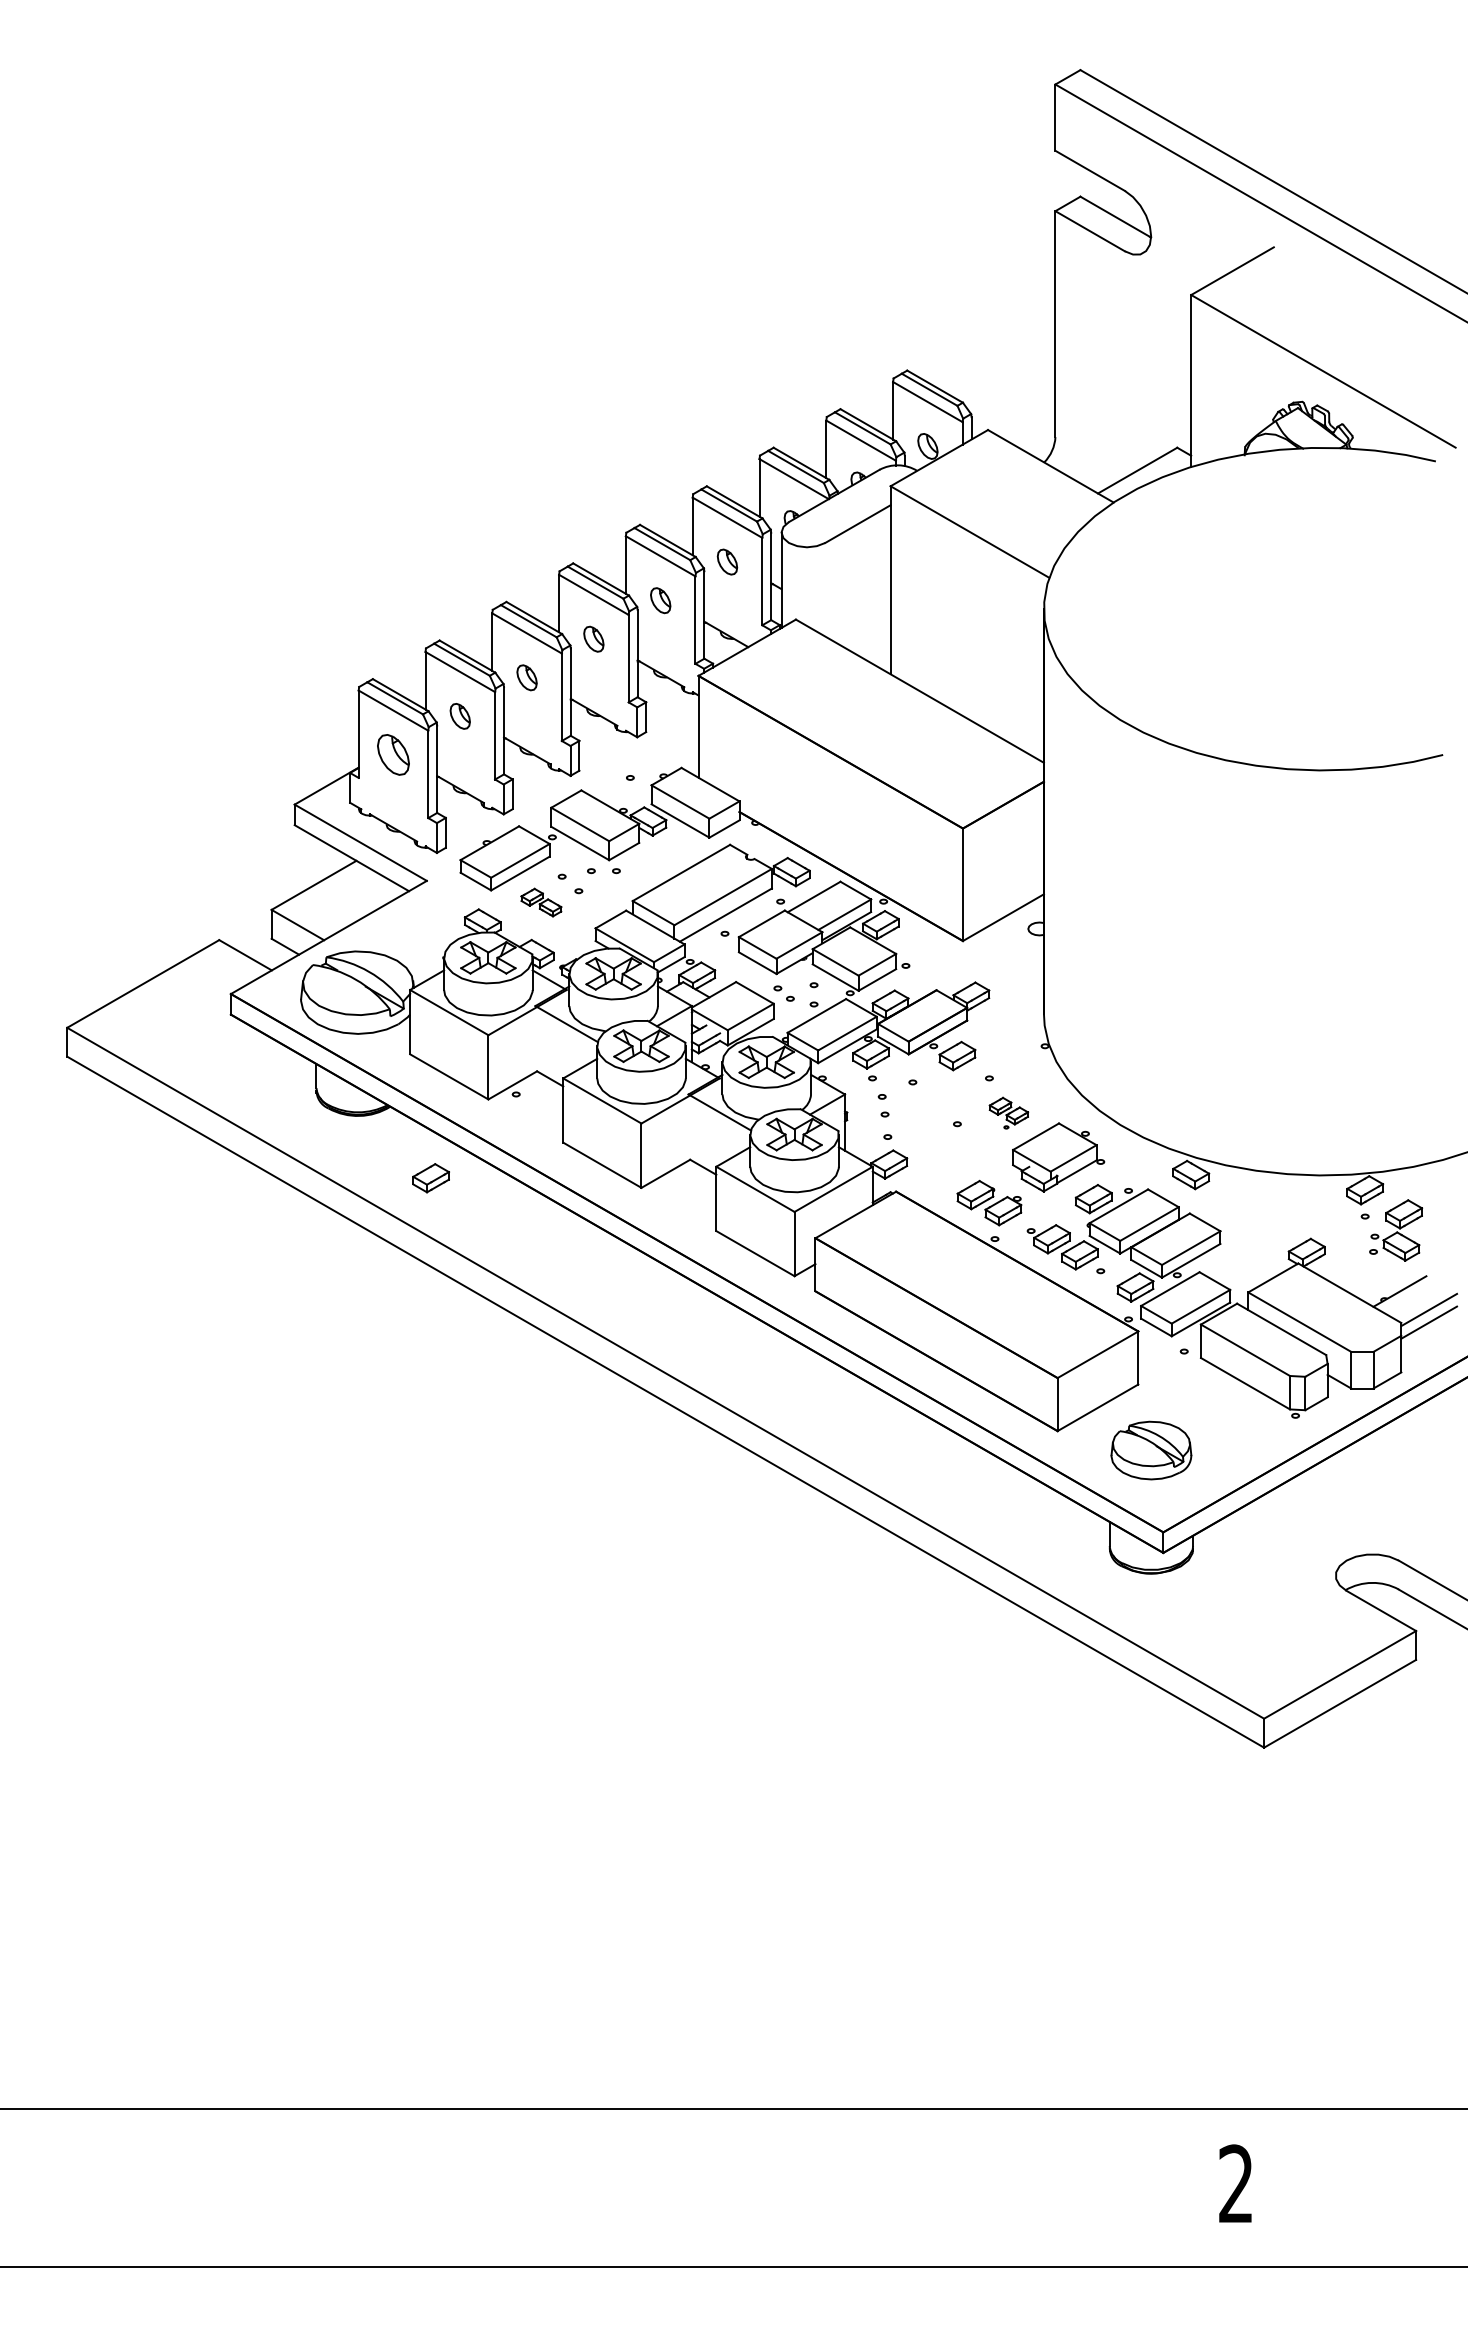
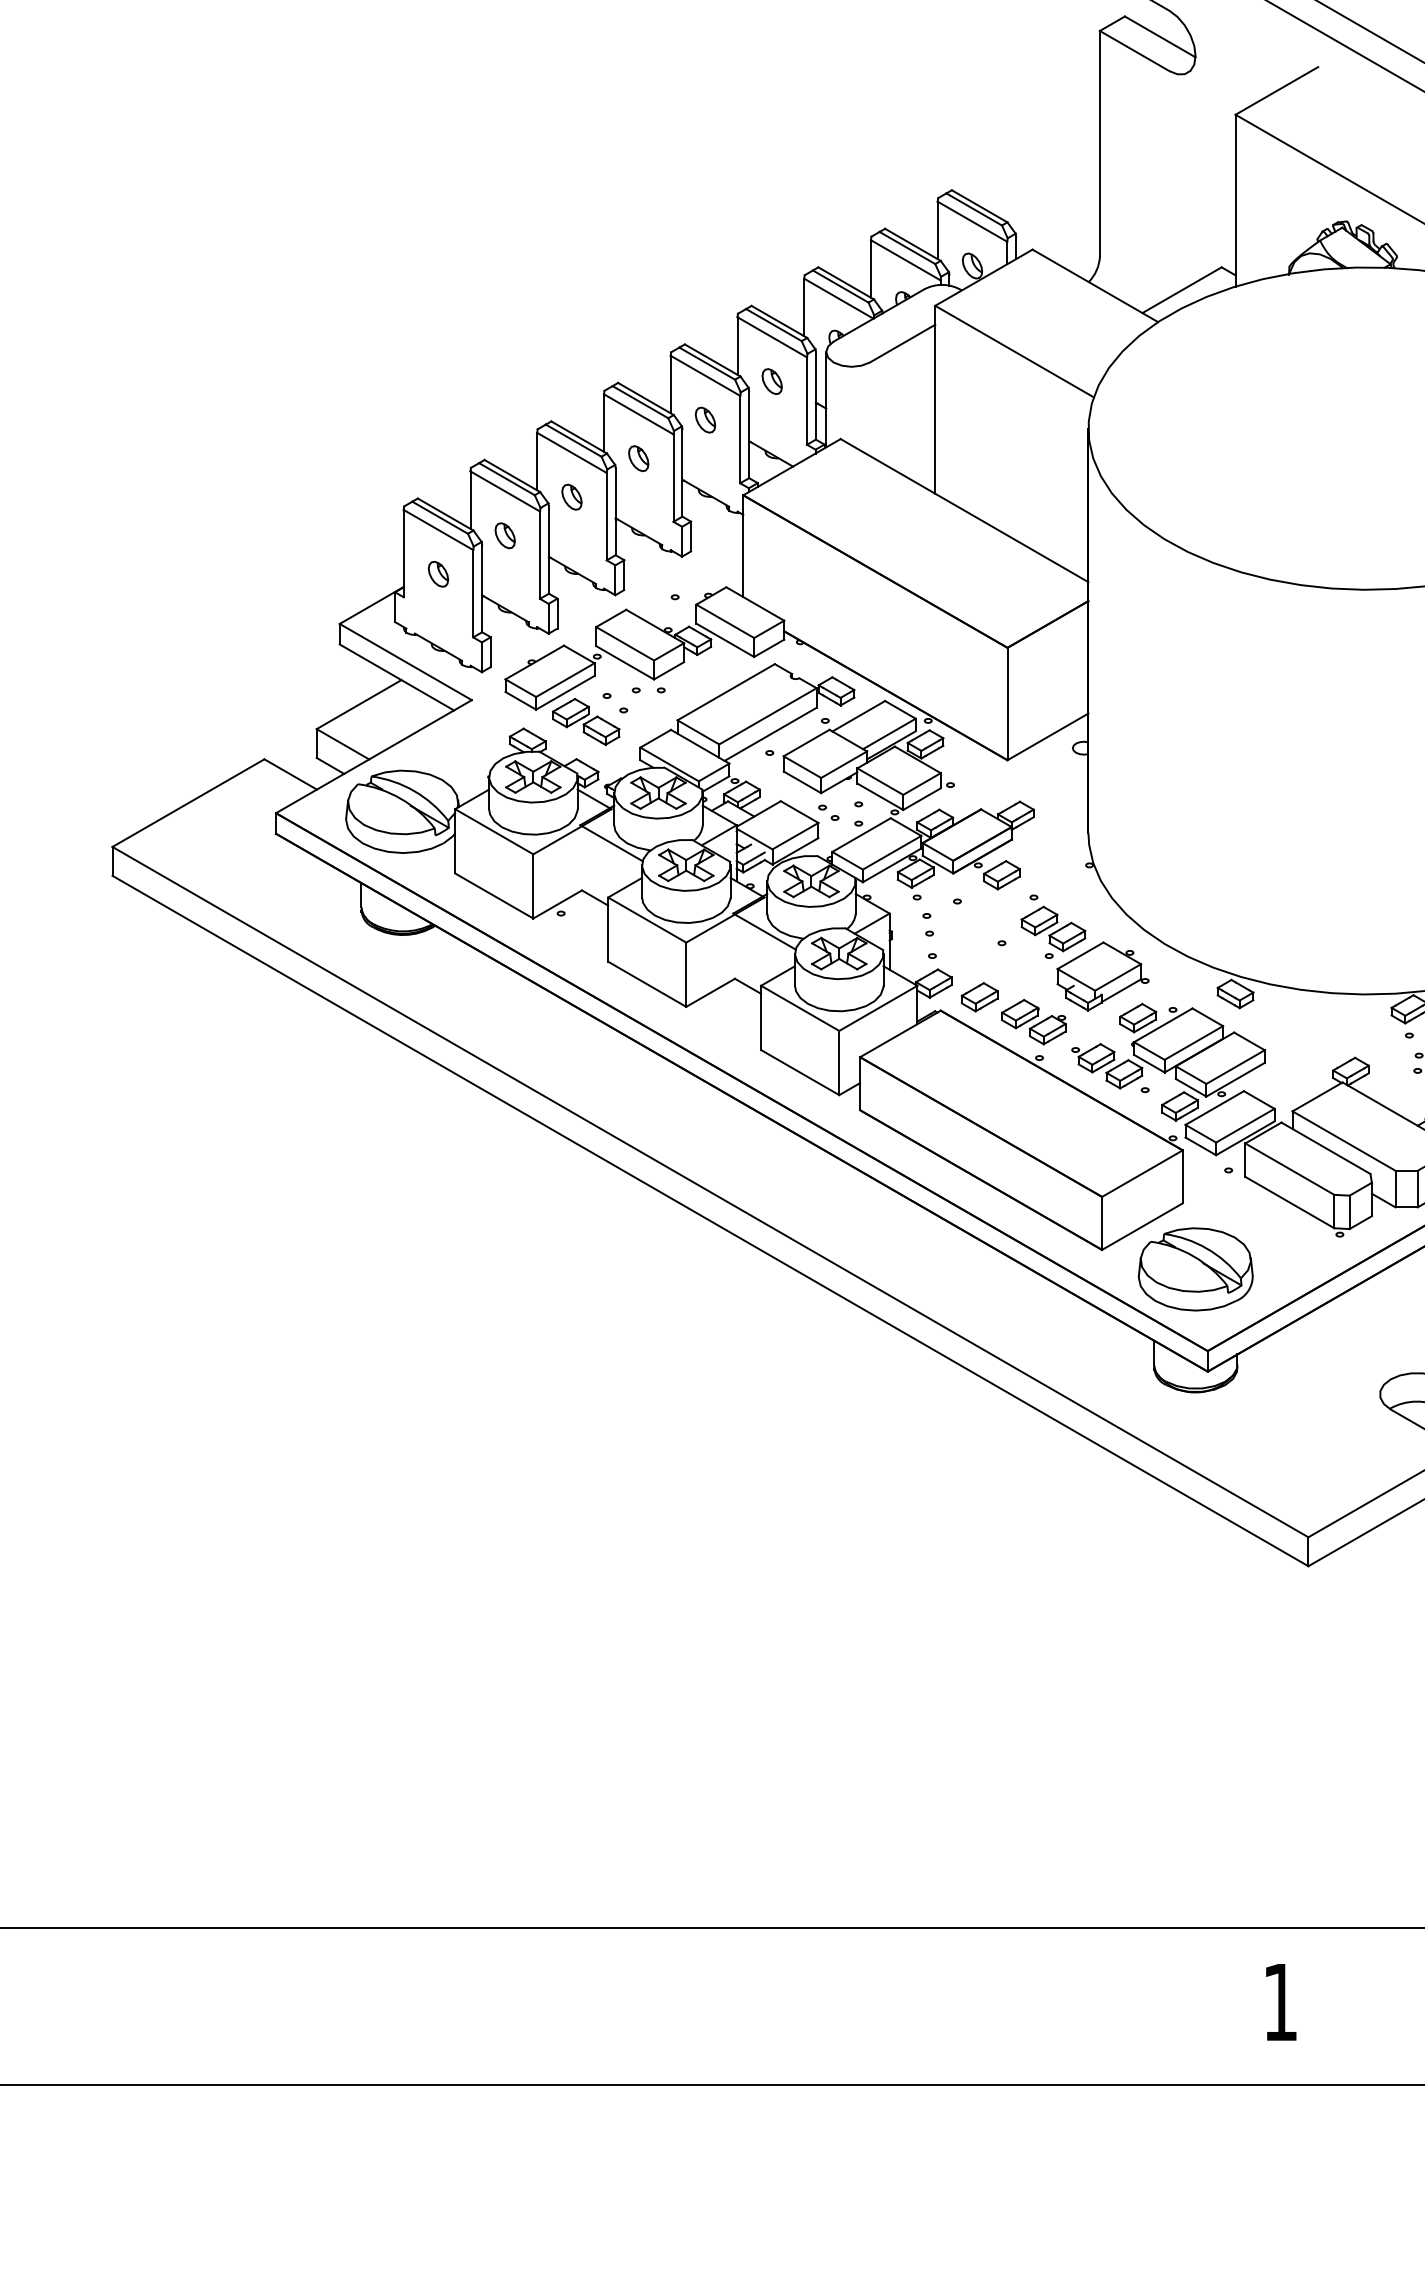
part: (393, 754) -> (438, 573), size x0.62
part: (541, 902) -> (586, 721), size x1.67
part: (1008, 1112) -> (1053, 931), size x1.67
part: (430, 1178) -> (979, 997), moved
part: (1151, 1450) -> (1195, 1269), size x1.43
text: (1235, 2183) -> (1279, 2001), 2 -> 1

